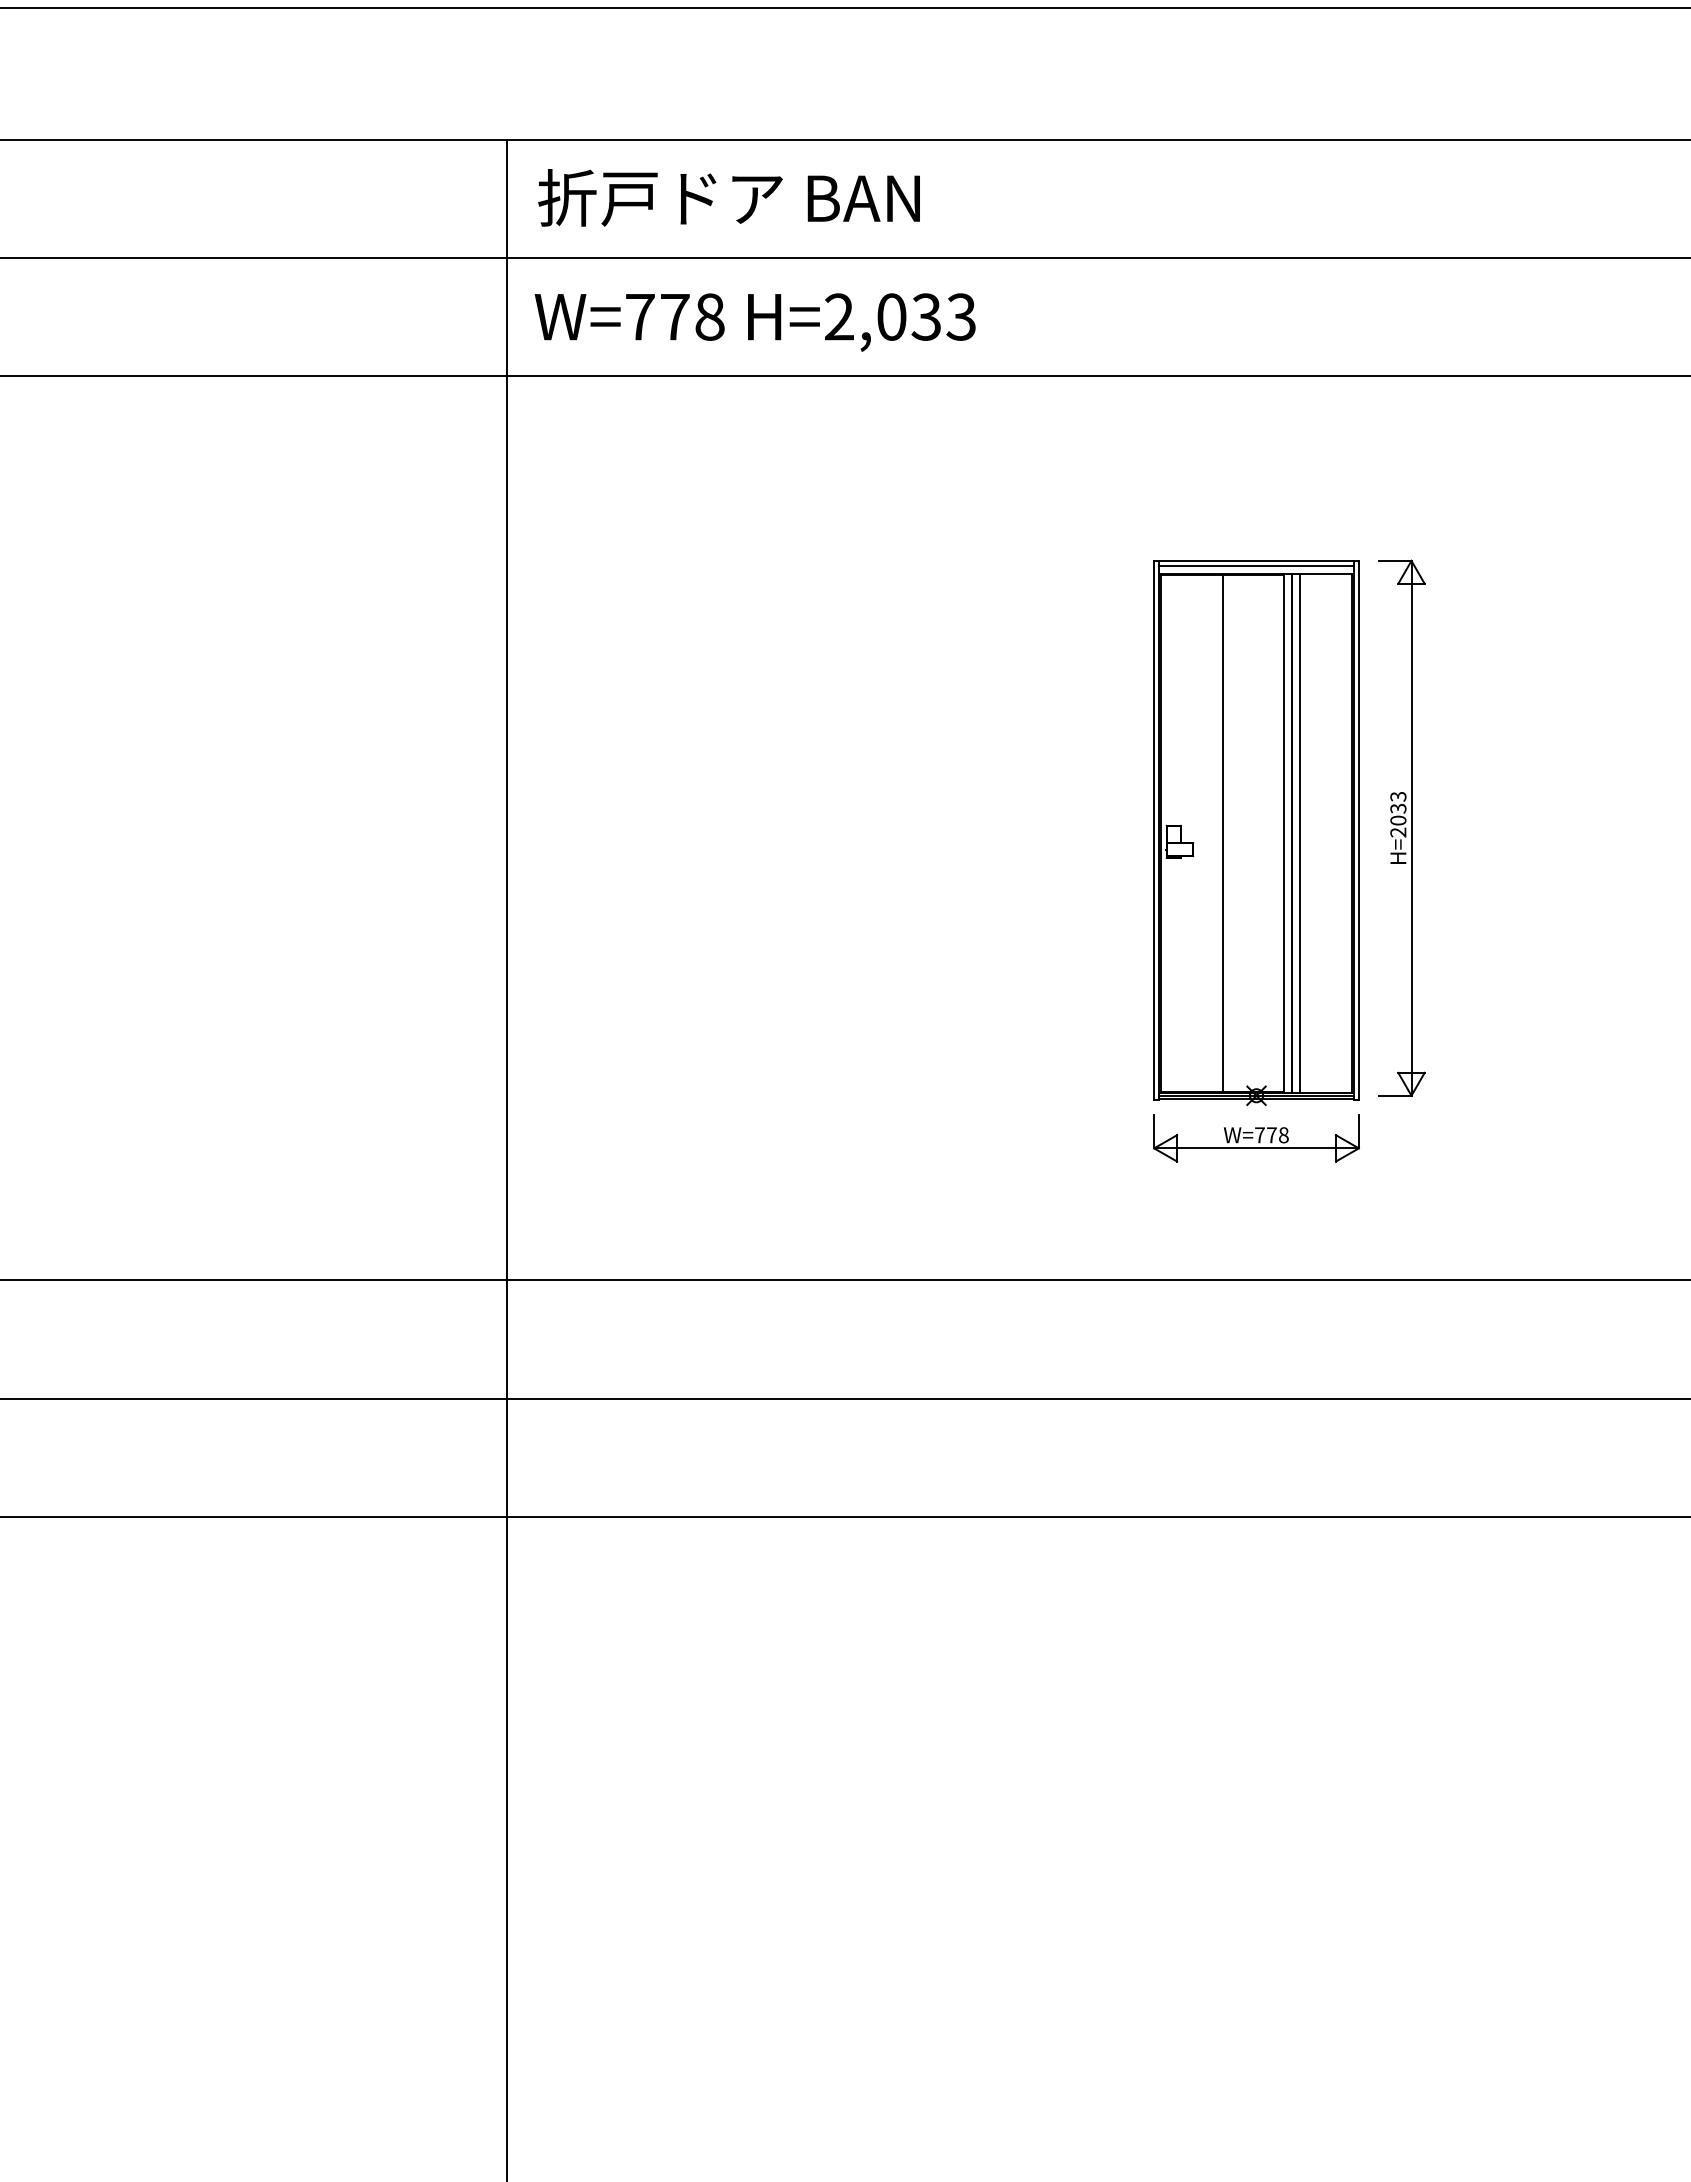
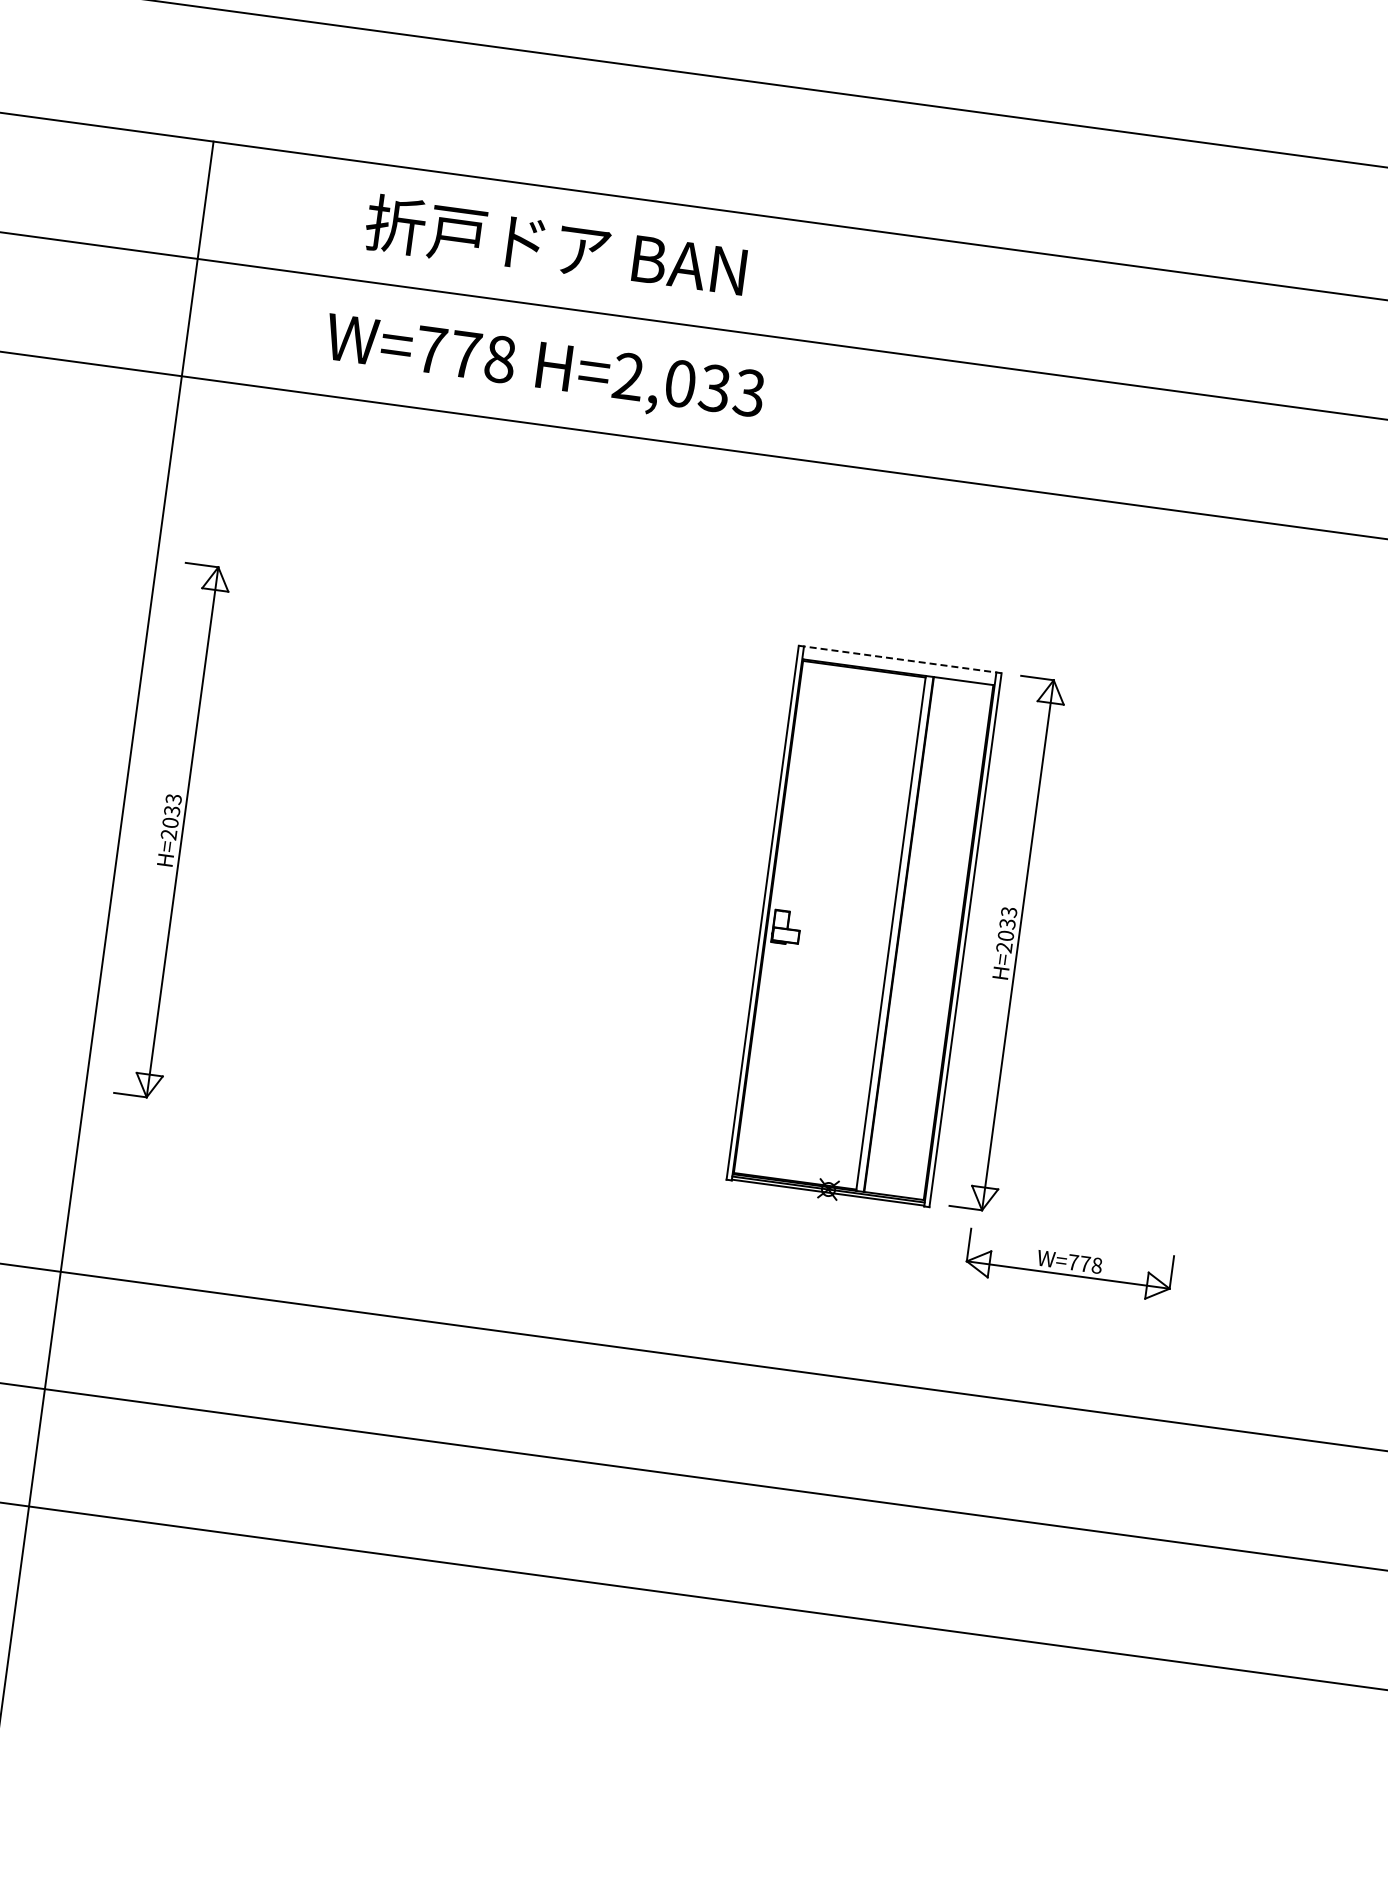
text: (728, 197) -> (555, 246), moved
text: (754, 322) -> (543, 370), moved
line: (1257, 560) -> (901, 659), solid -> dashed
line: (1256, 566) -> (899, 665), removed
part: (558, 827) -> (172, 830), added
line: (1223, 833) -> (830, 925), removed
line: (1299, 833) -> (906, 935), removed
part: (1256, 1138) -> (1069, 1265), moved

